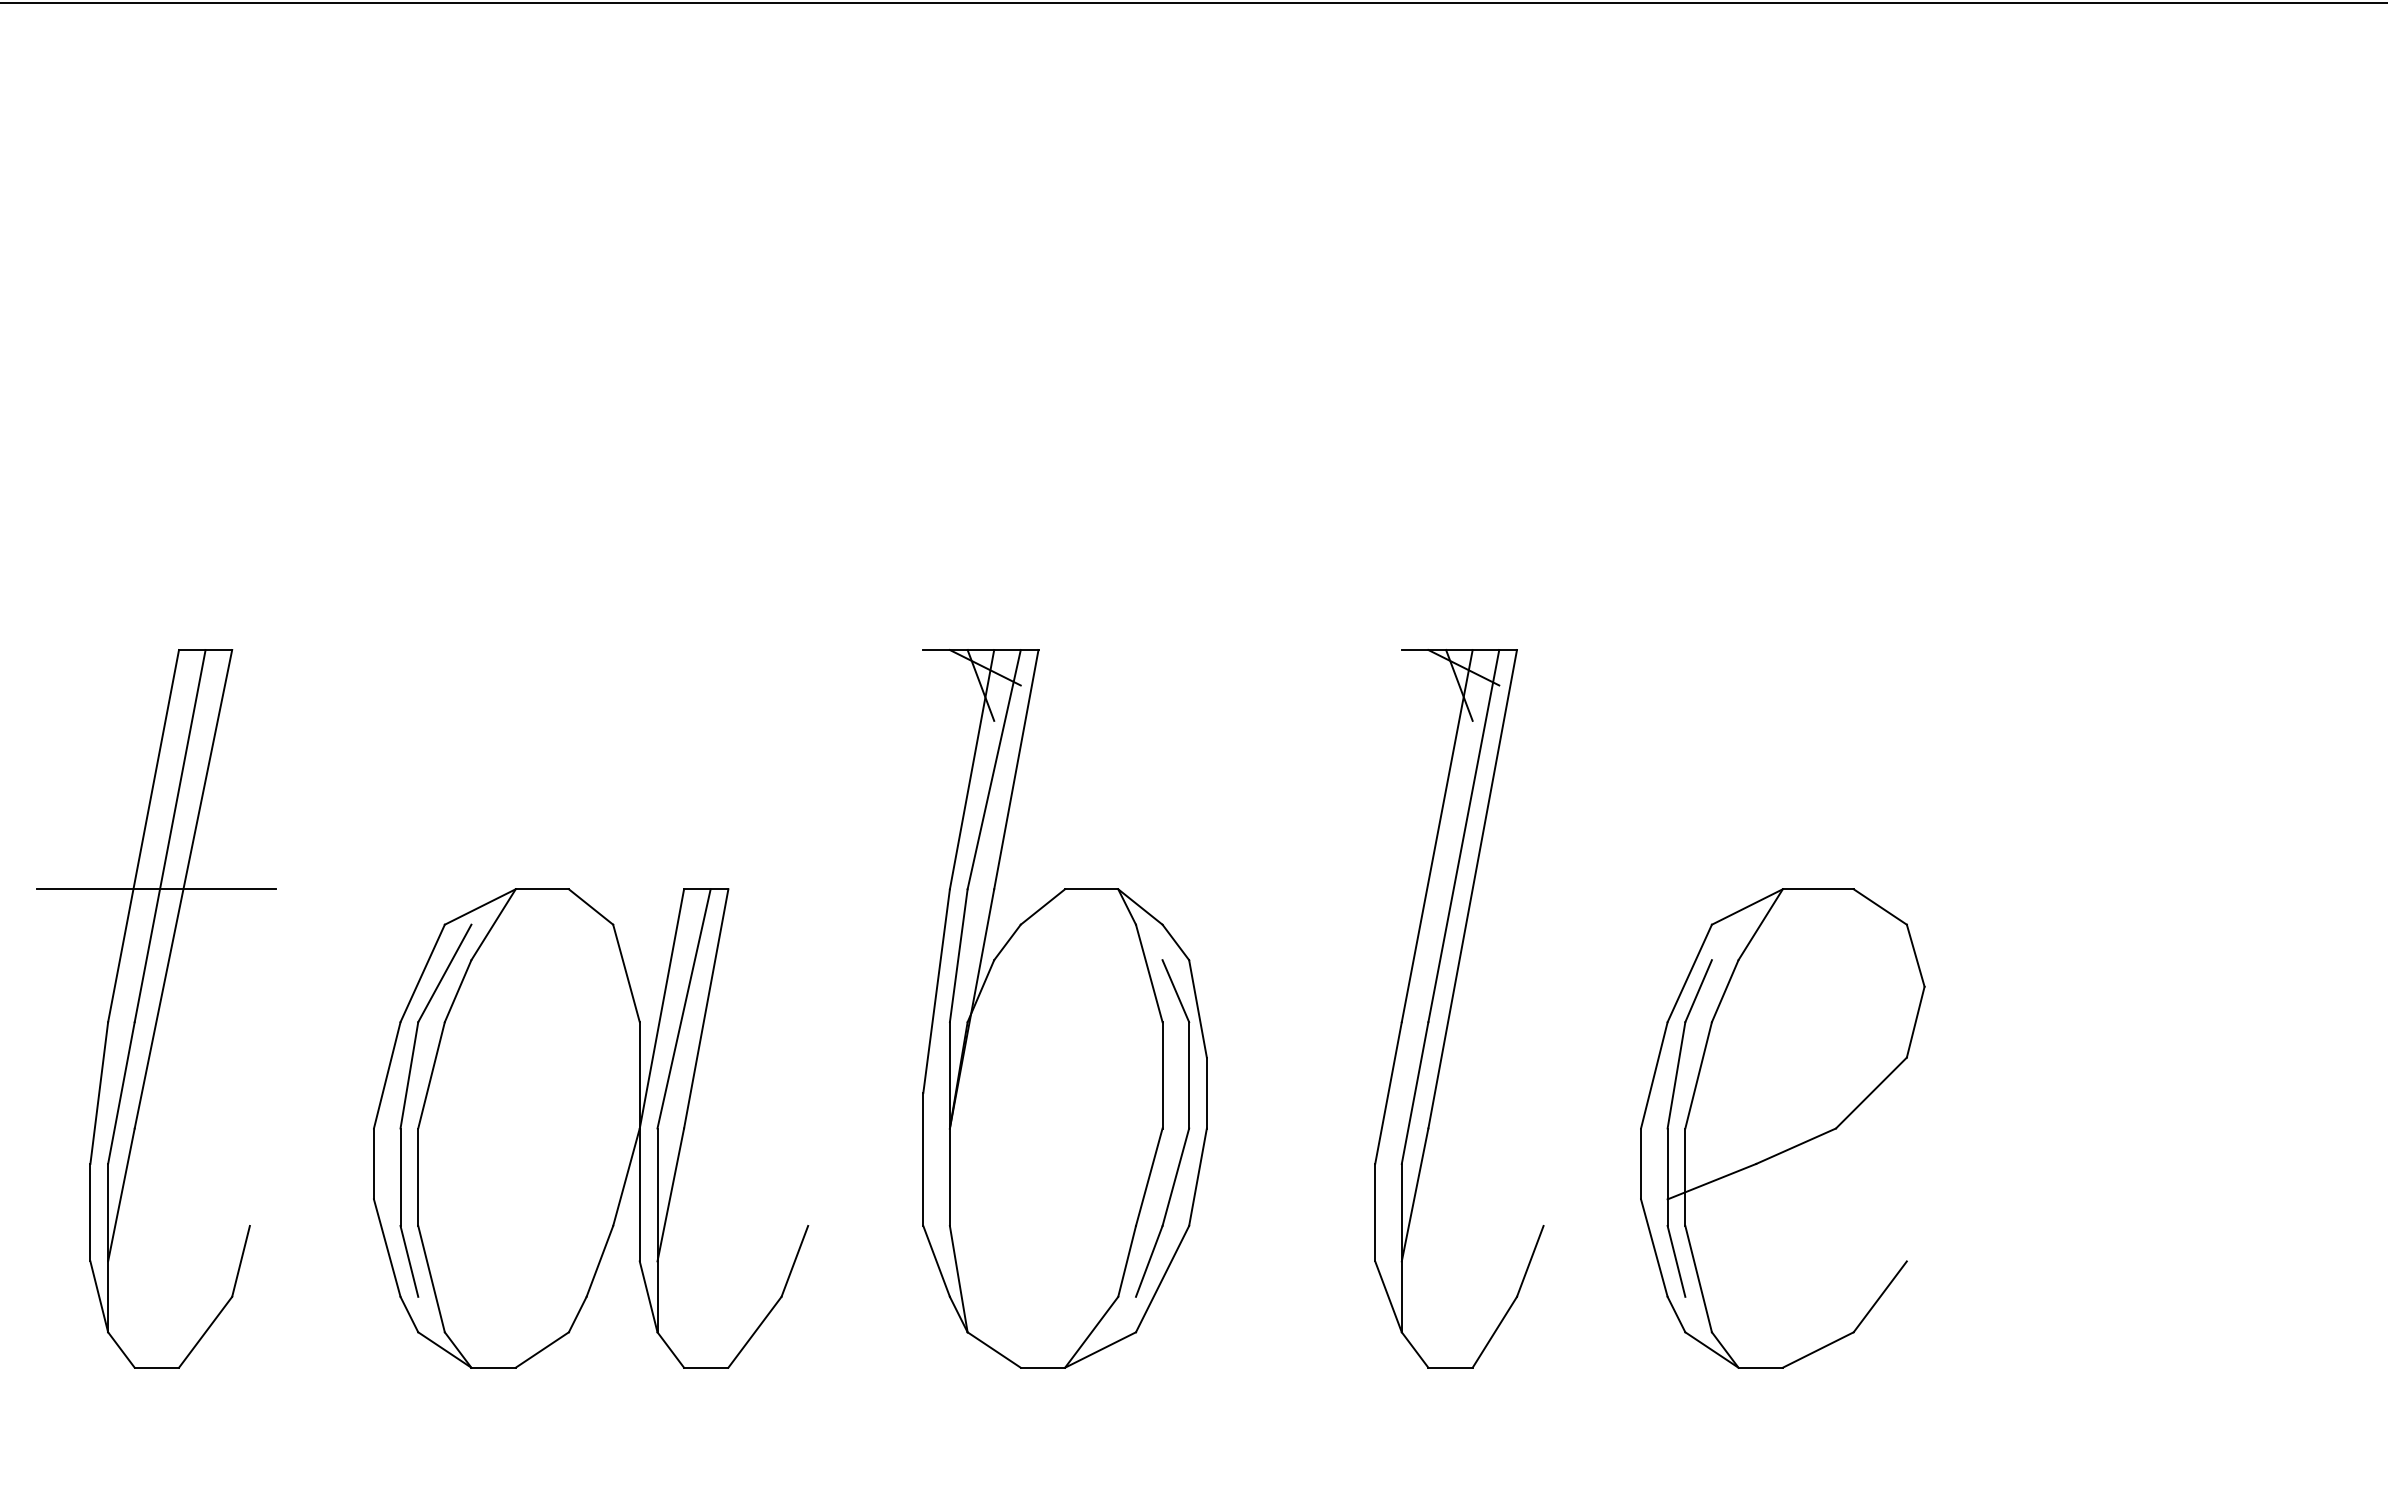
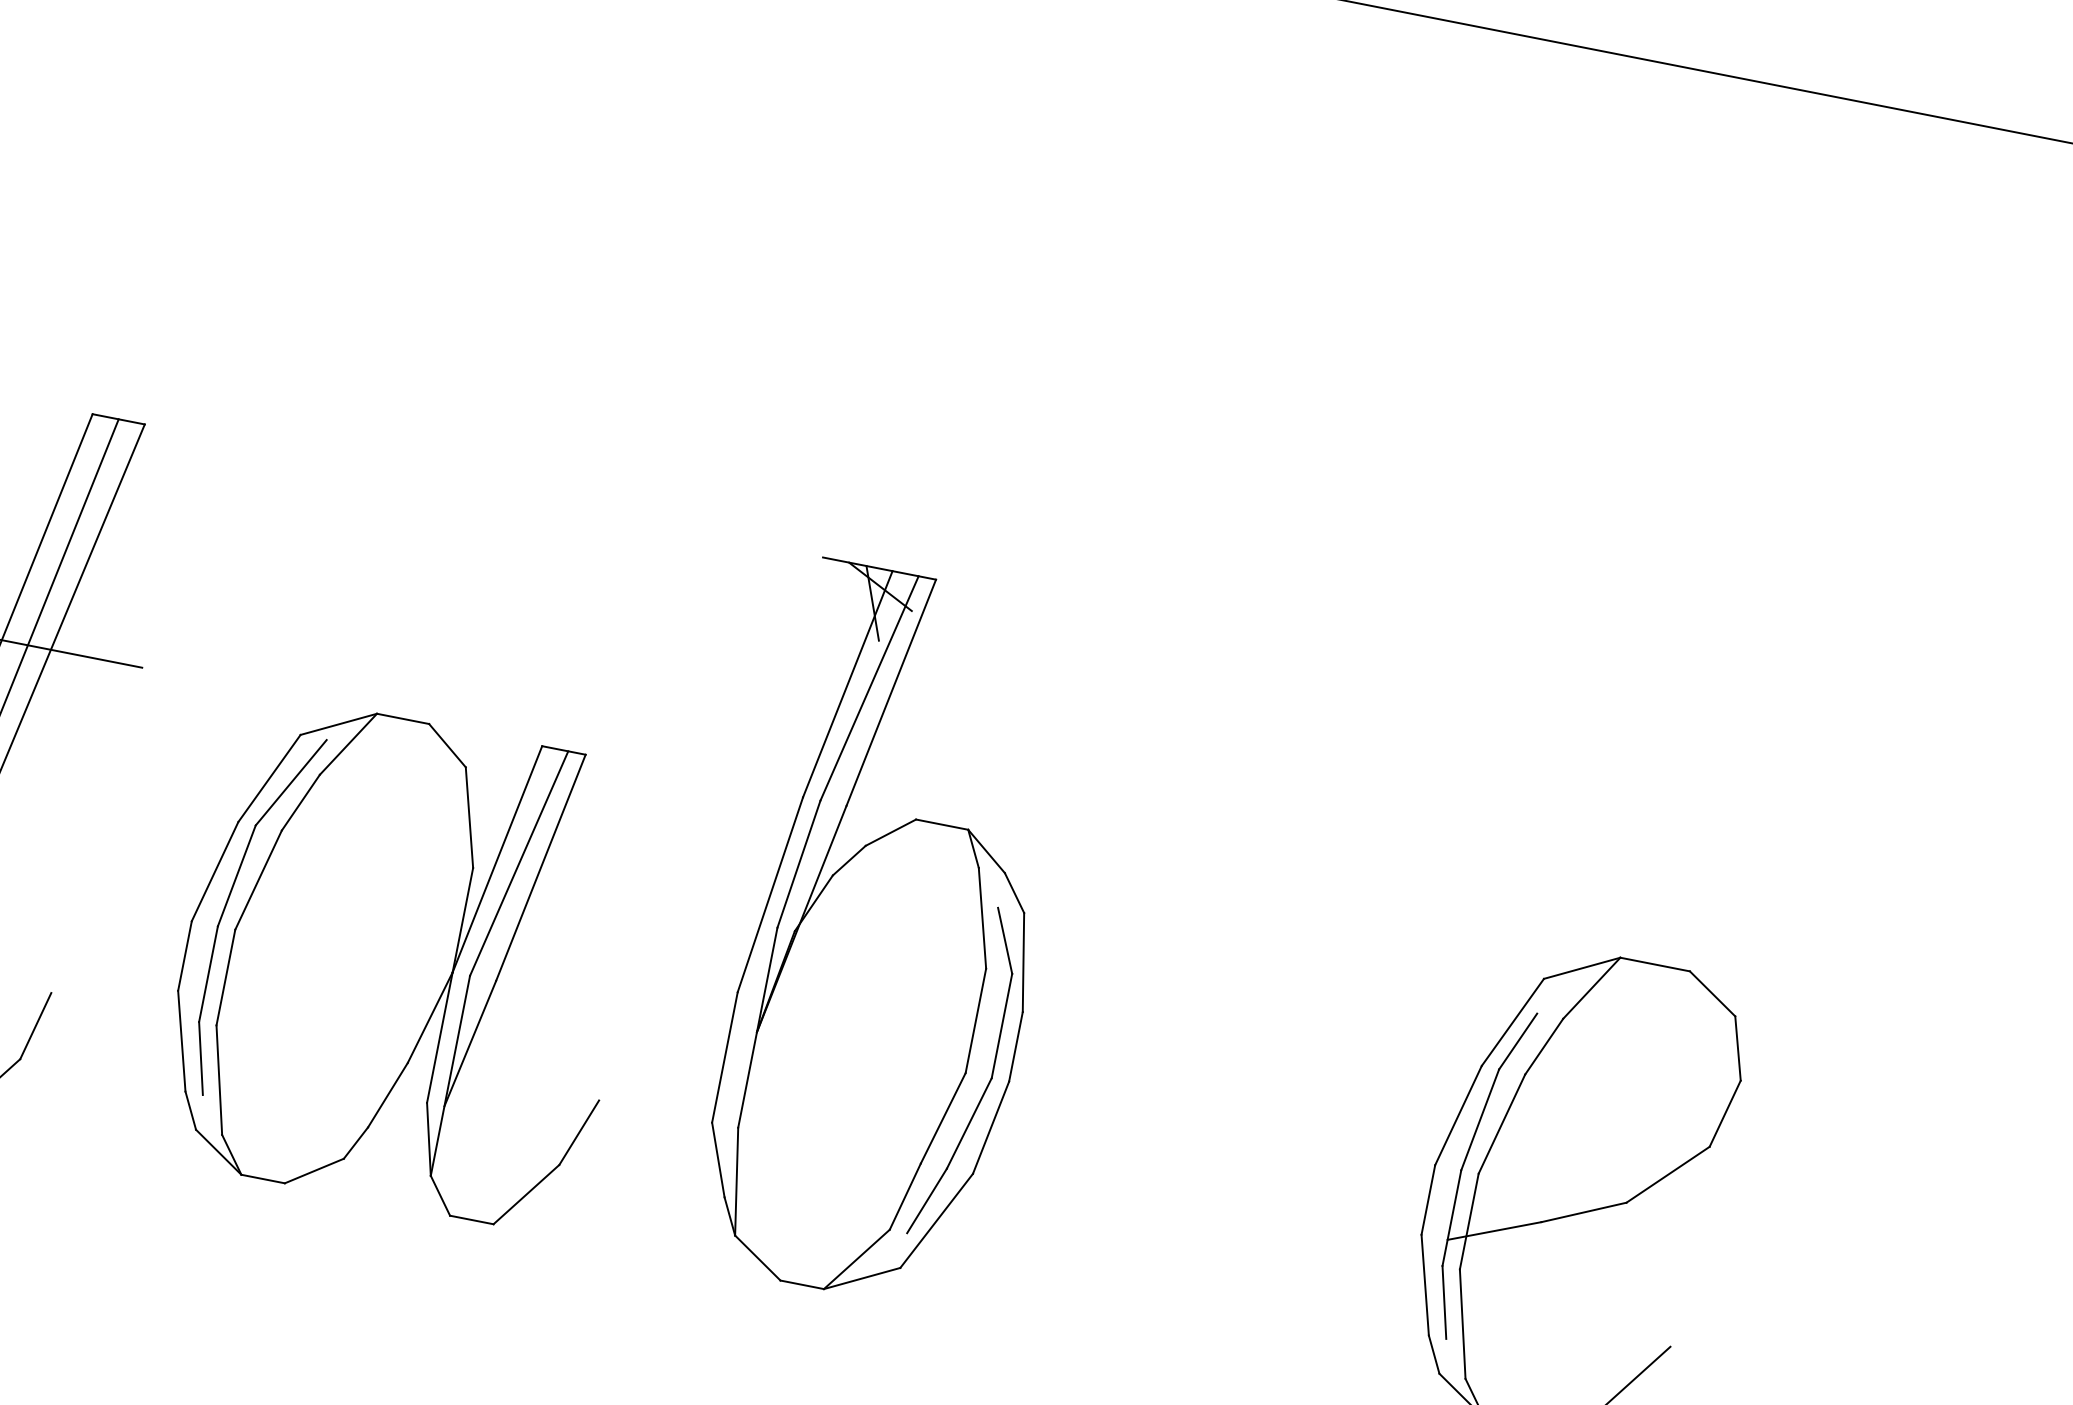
part: (1452, 1005) -> (1273, 1008), removed

